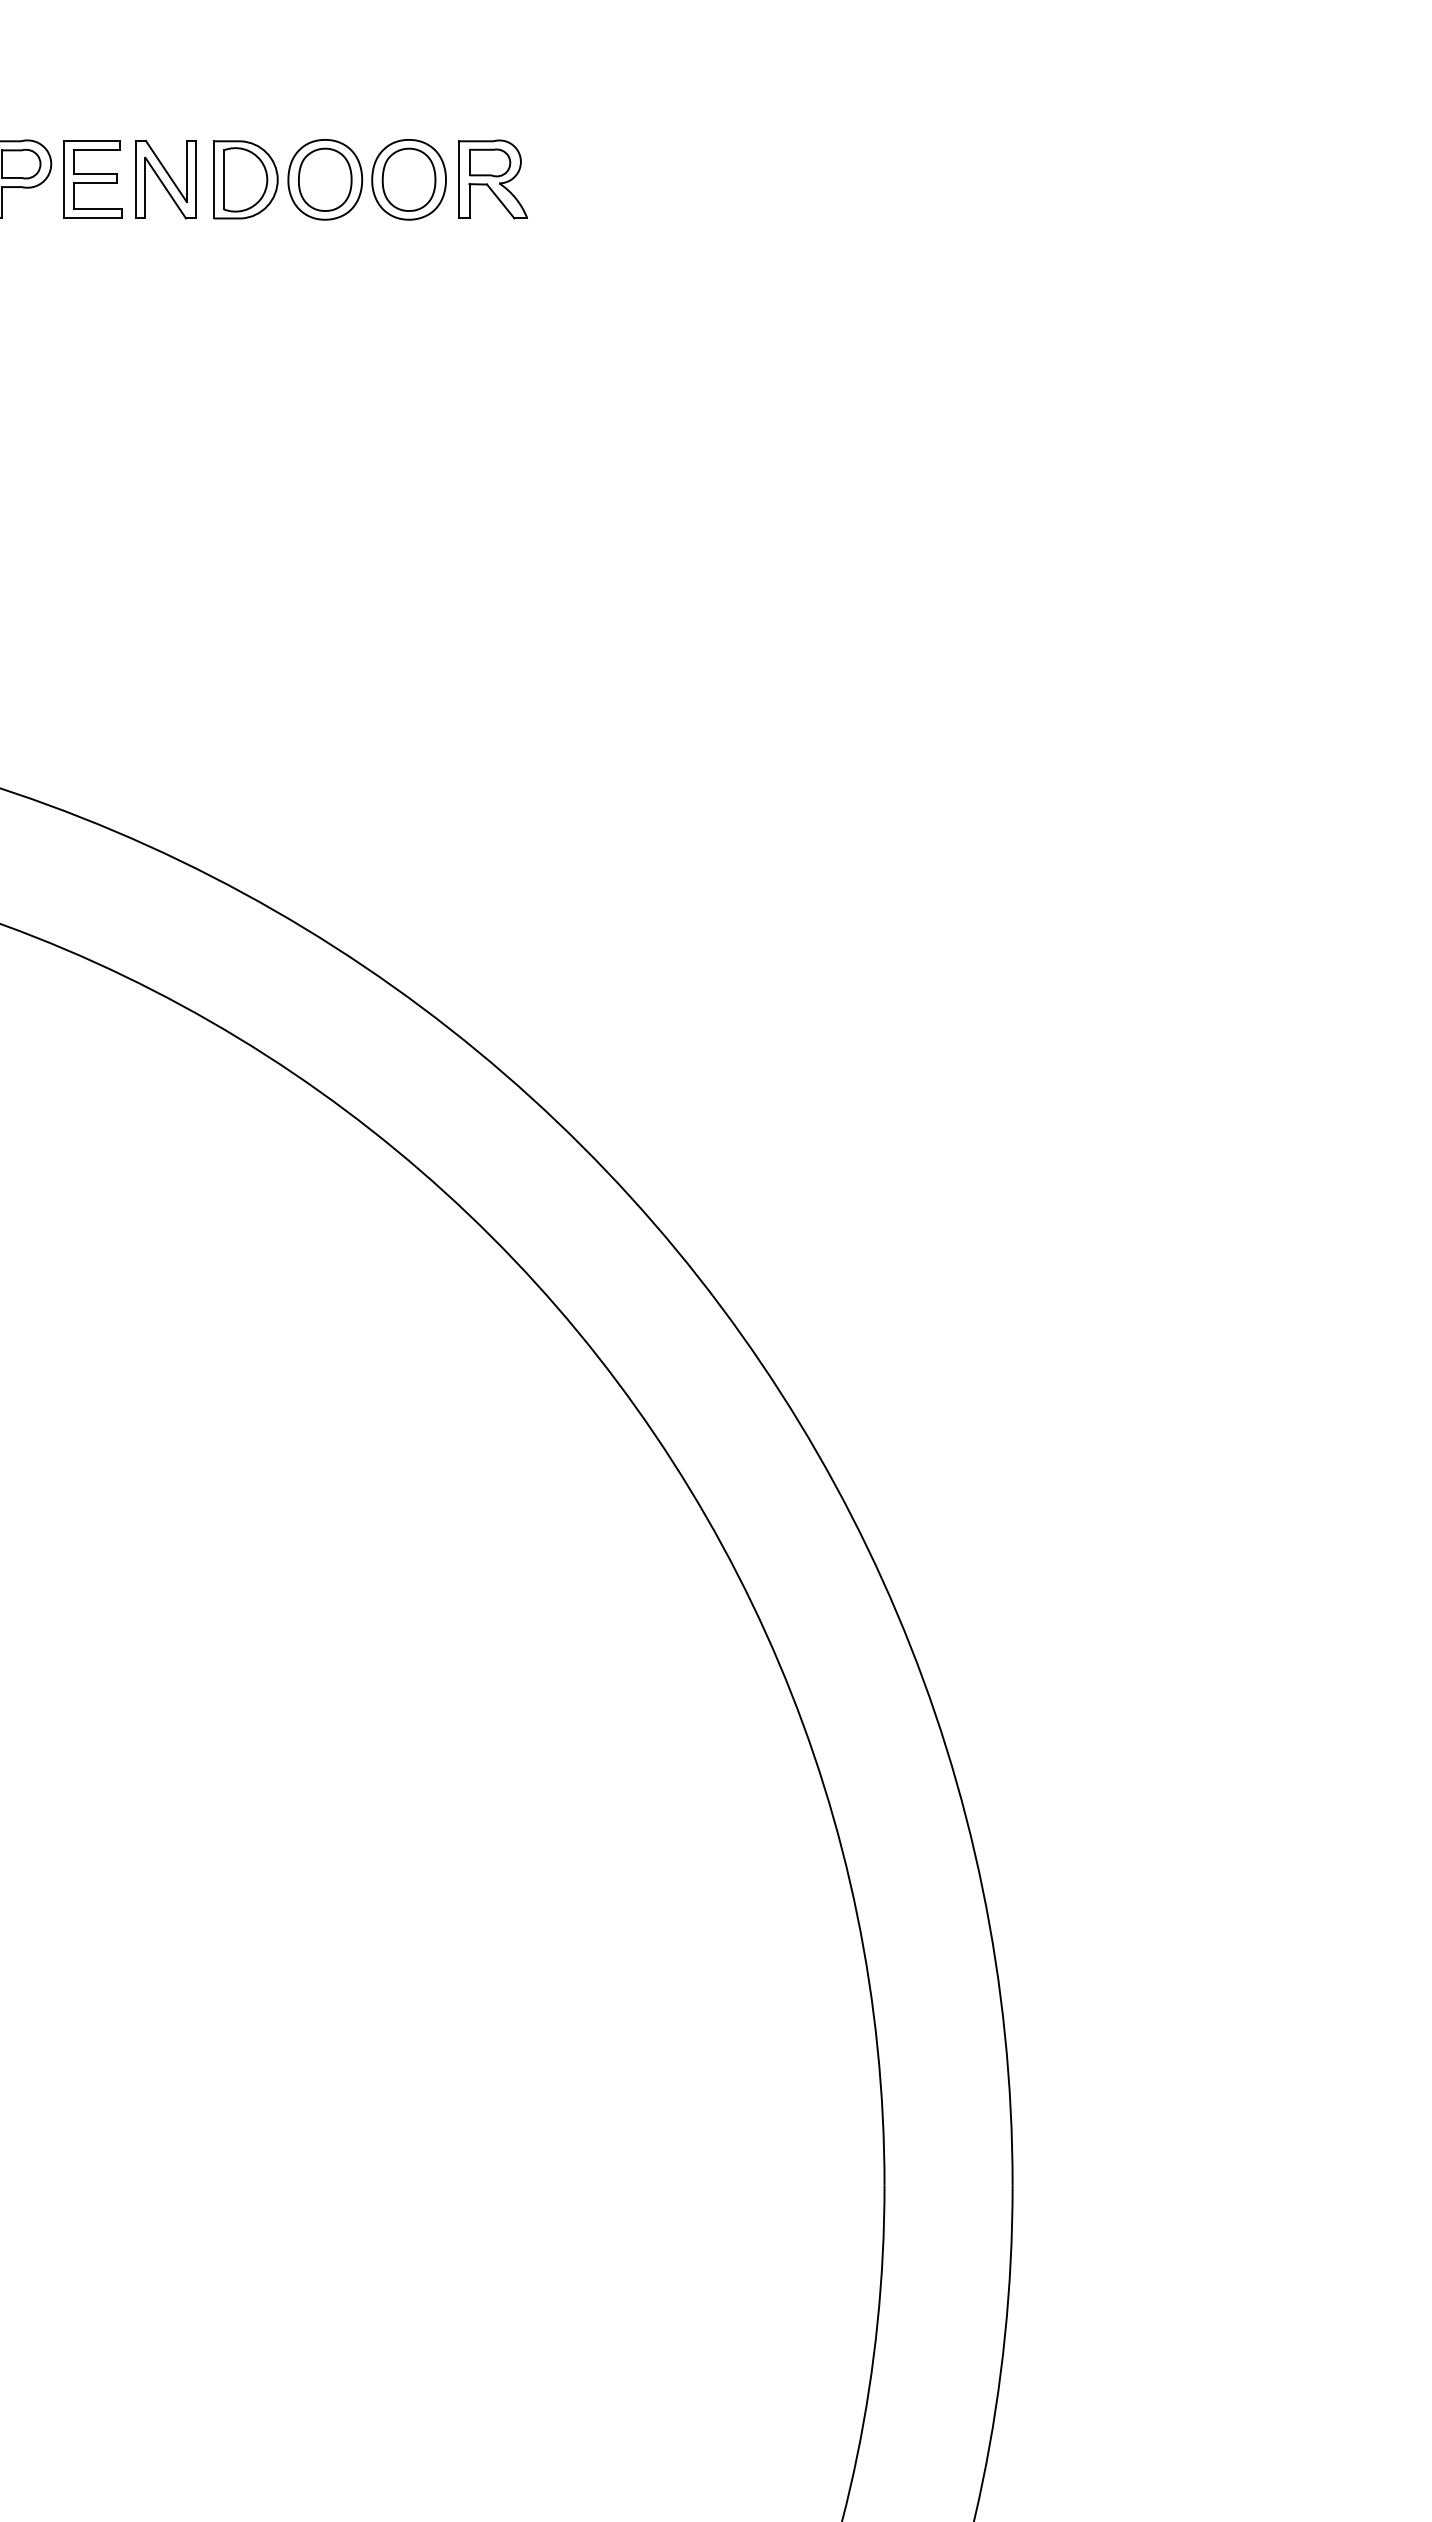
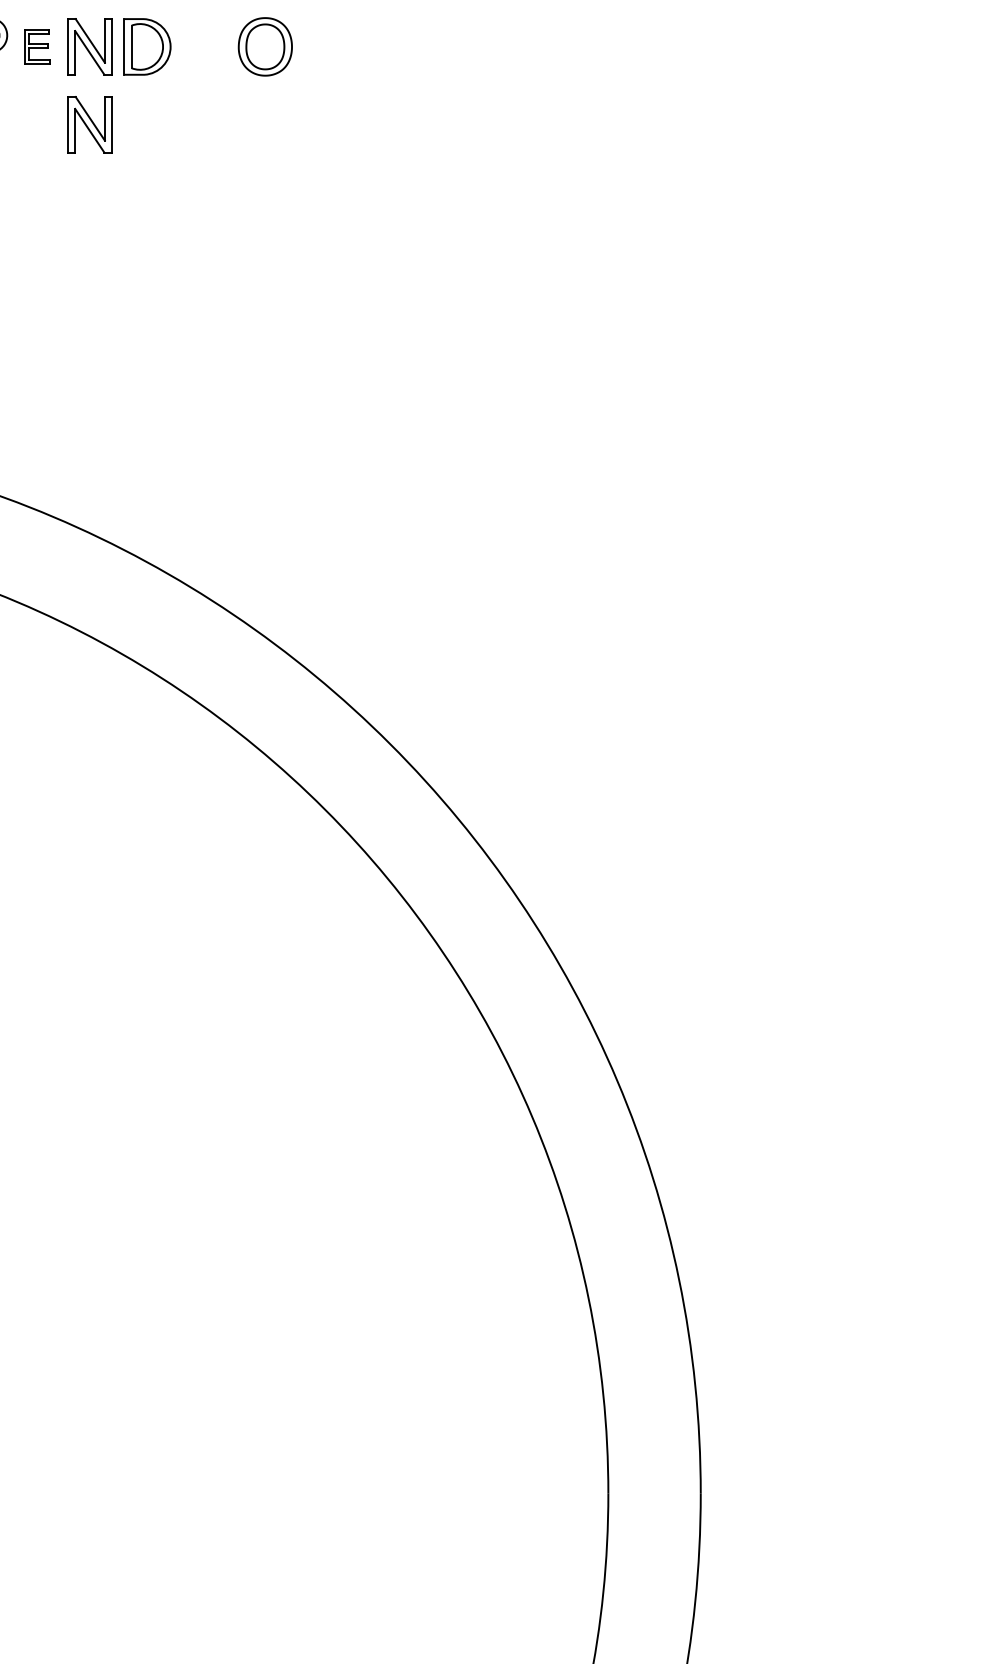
part: (92, 179) -> (36, 46), size x0.6
part: (325, 179) -> (205, 46), removed
part: (492, 179) -> (325, 46), removed
part: (165, 287) -> (89, 124), added

